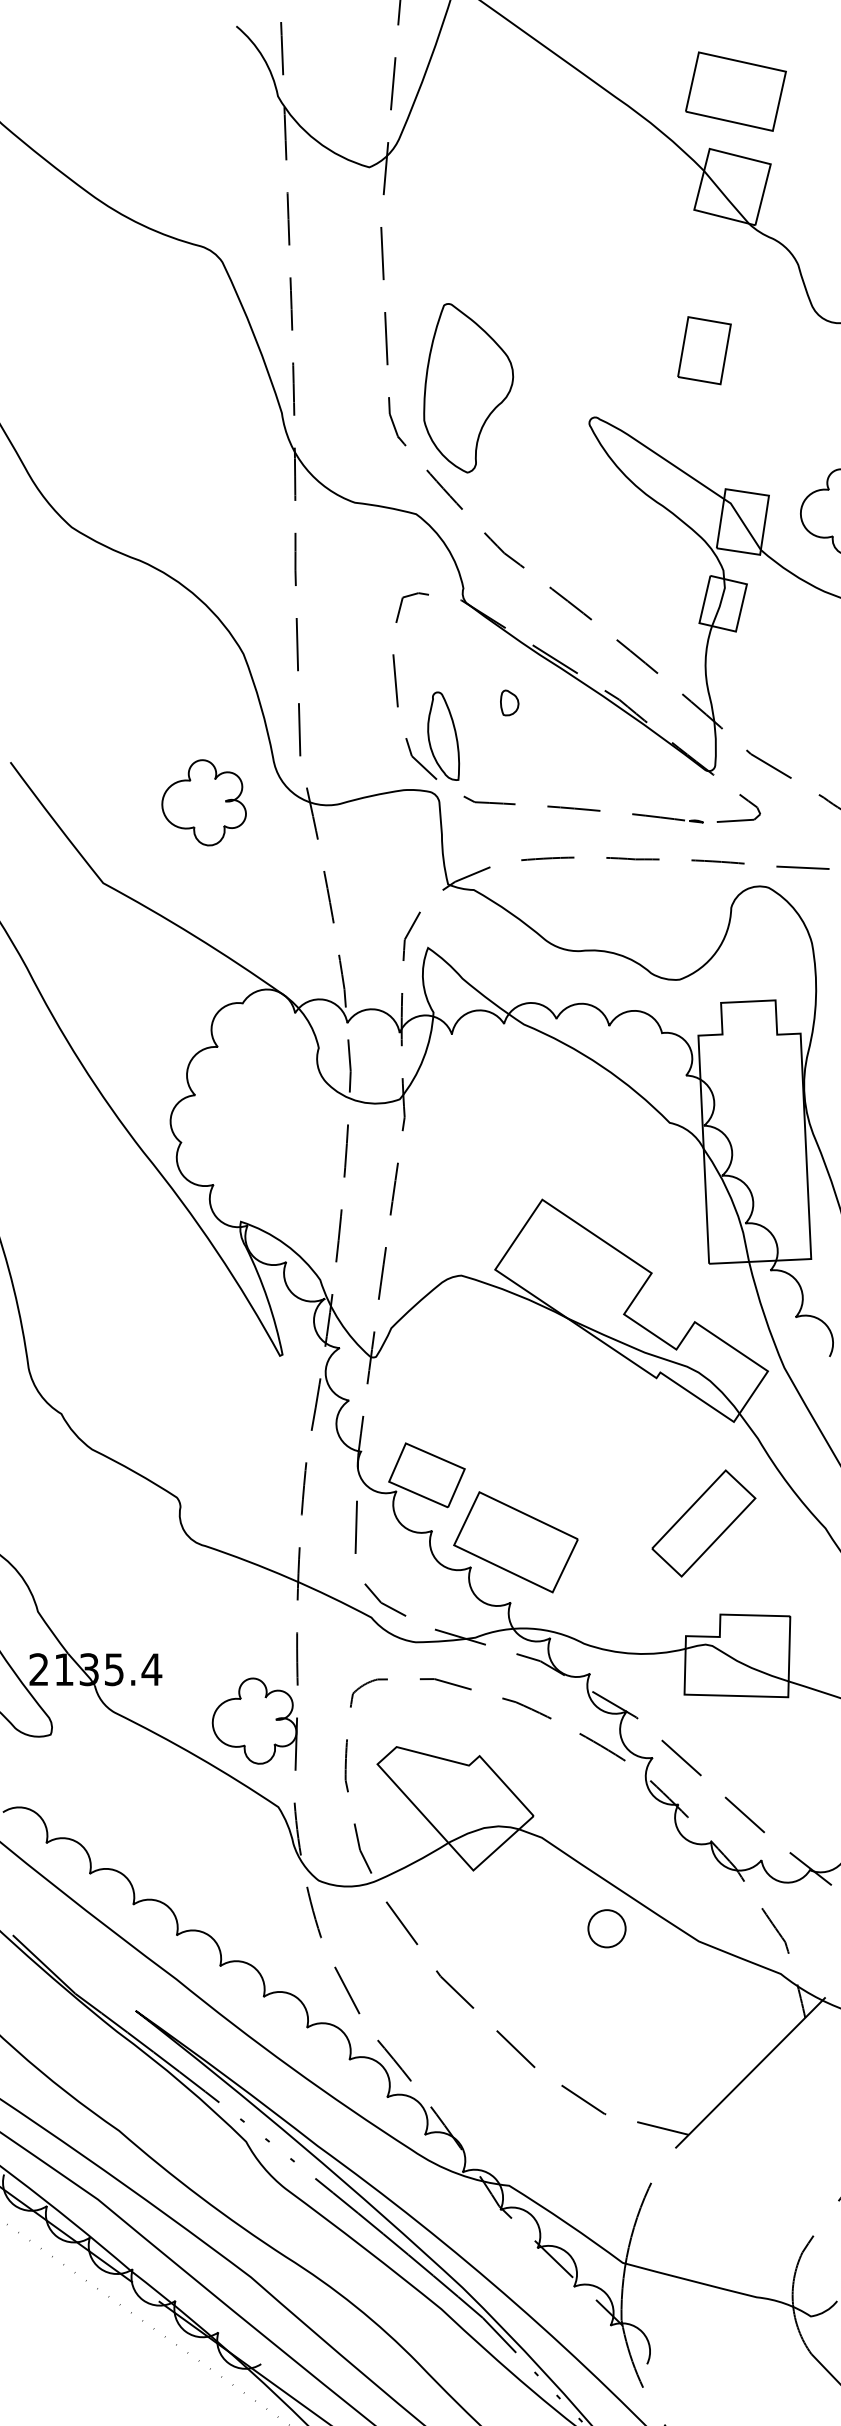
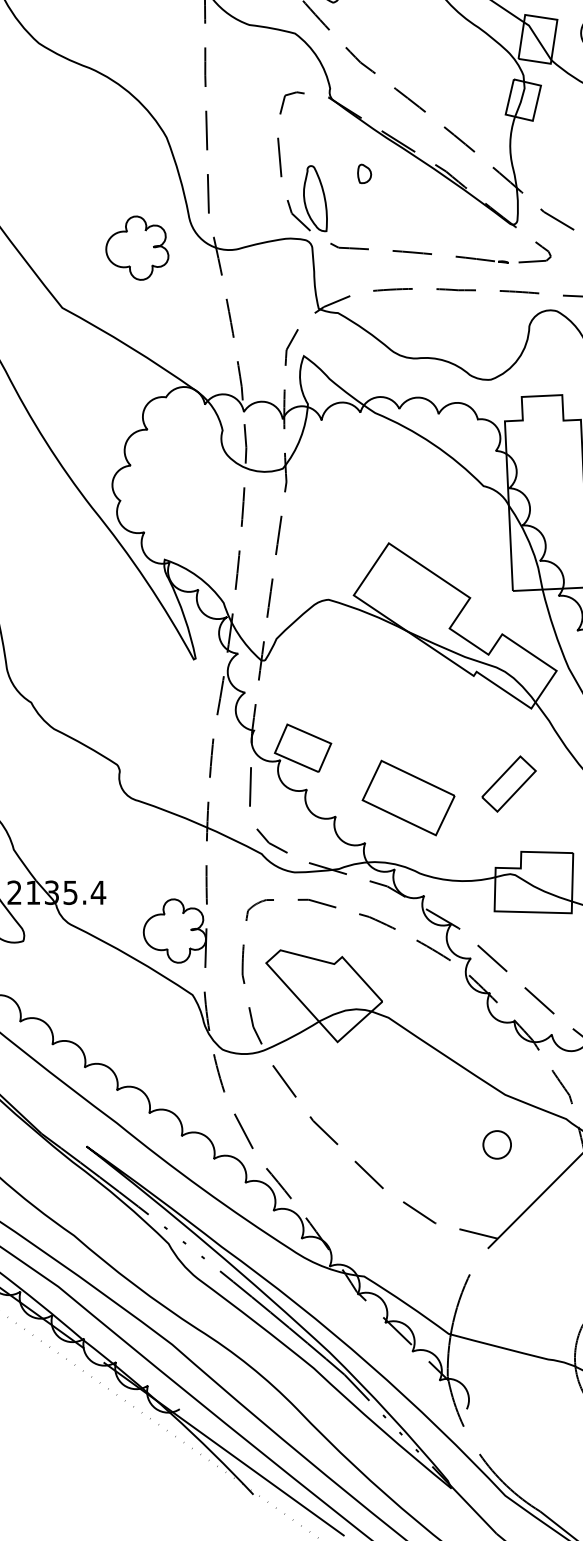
part: (703, 1523) -> (508, 784), size x0.7
part: (515, 1542) -> (408, 798), moved
part: (606, 1928) -> (496, 1144), moved

